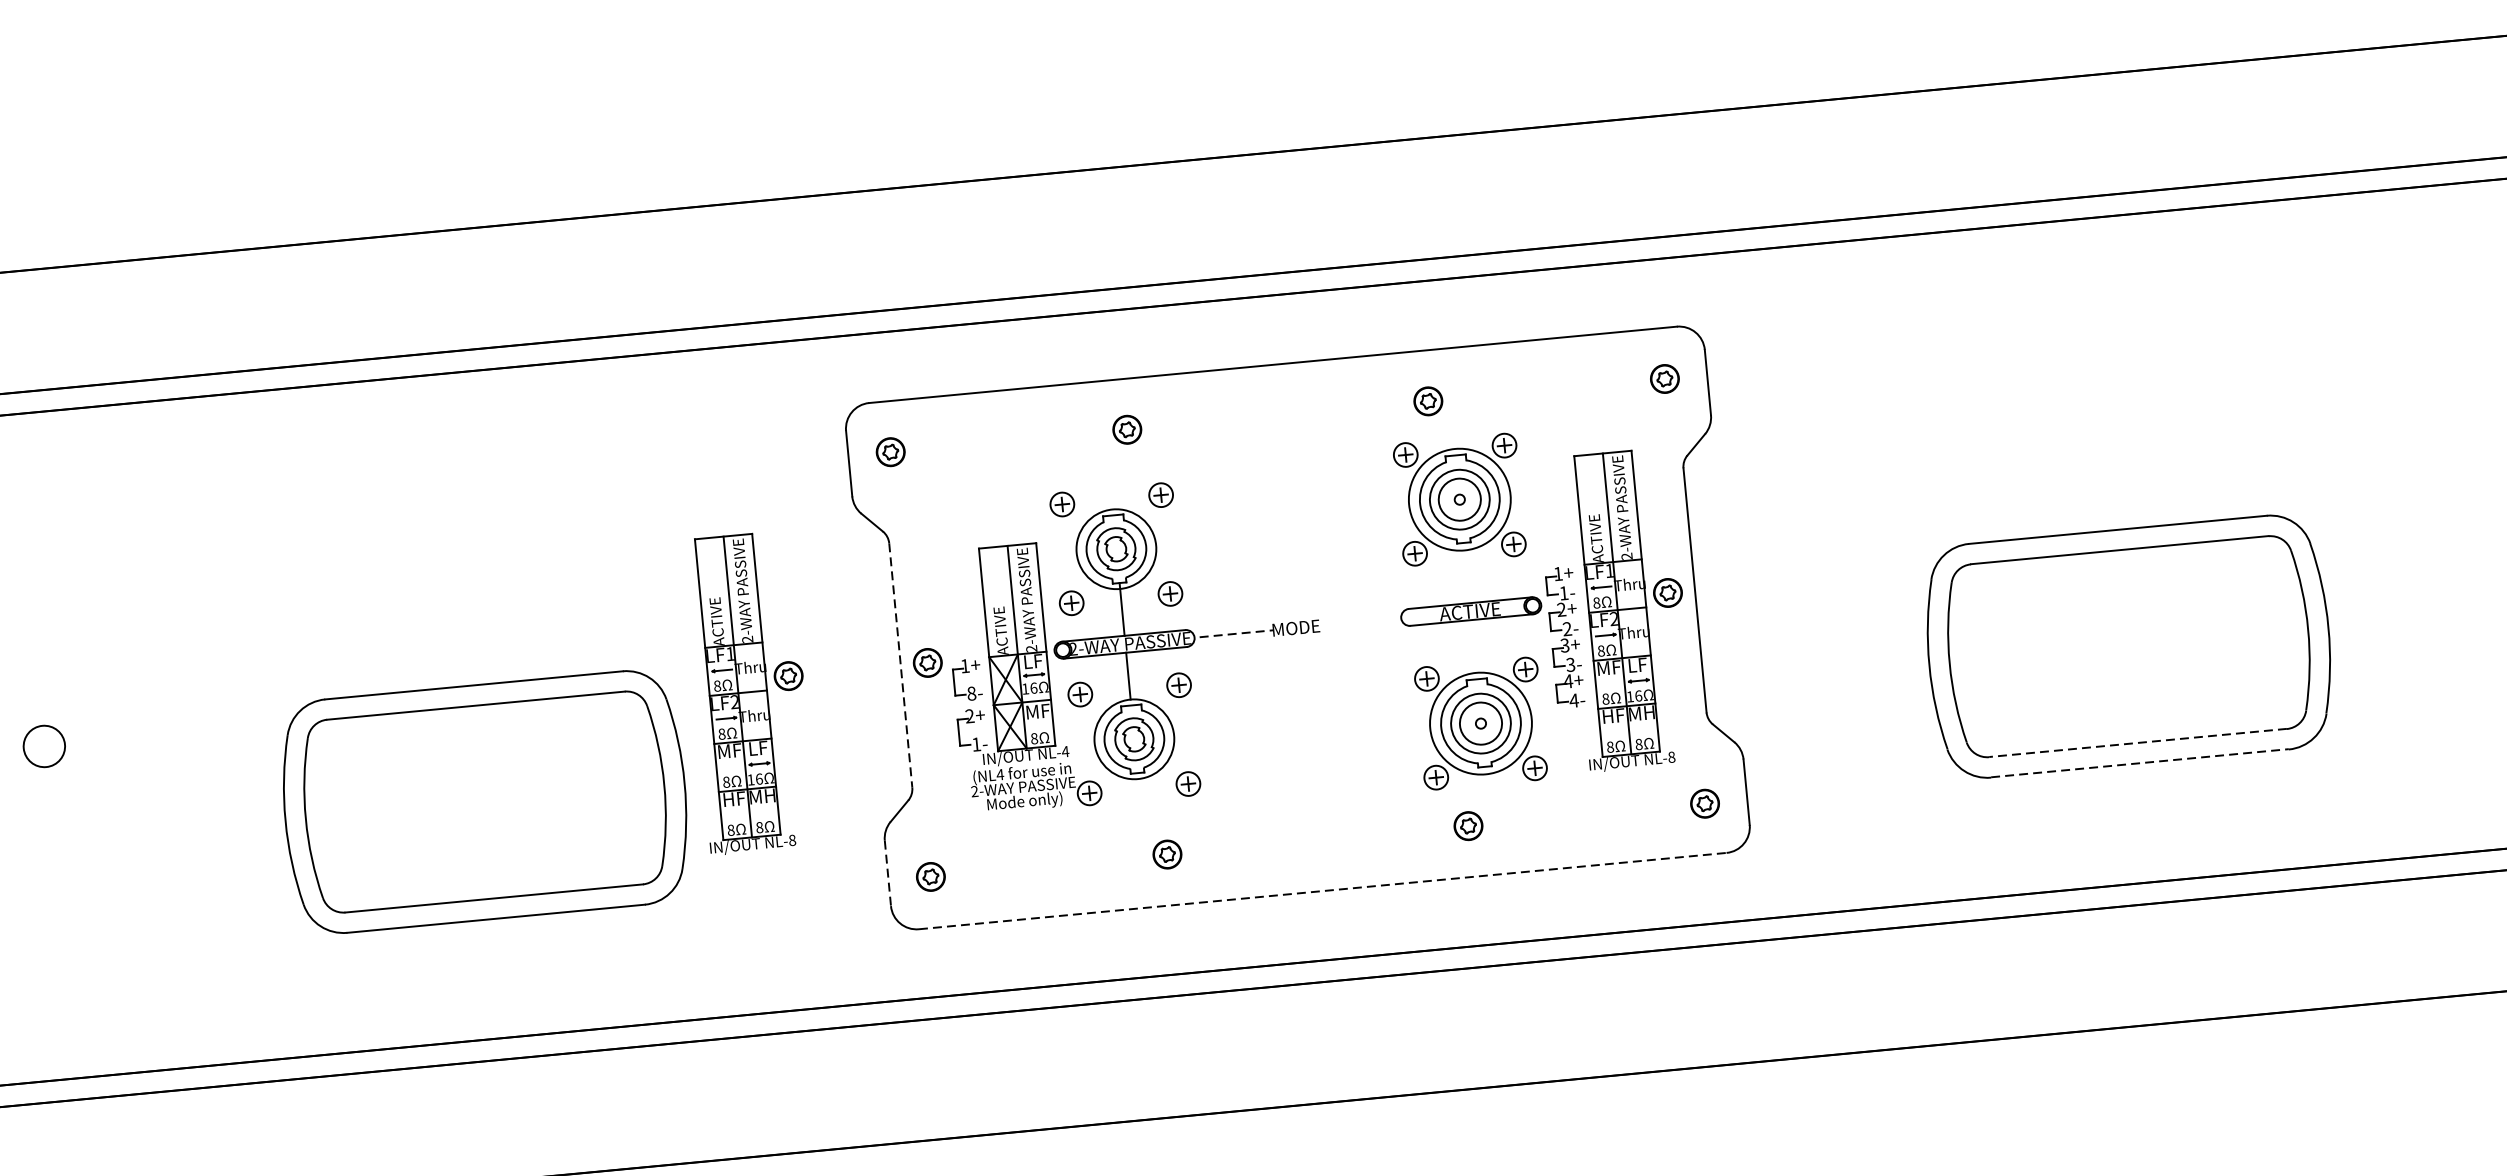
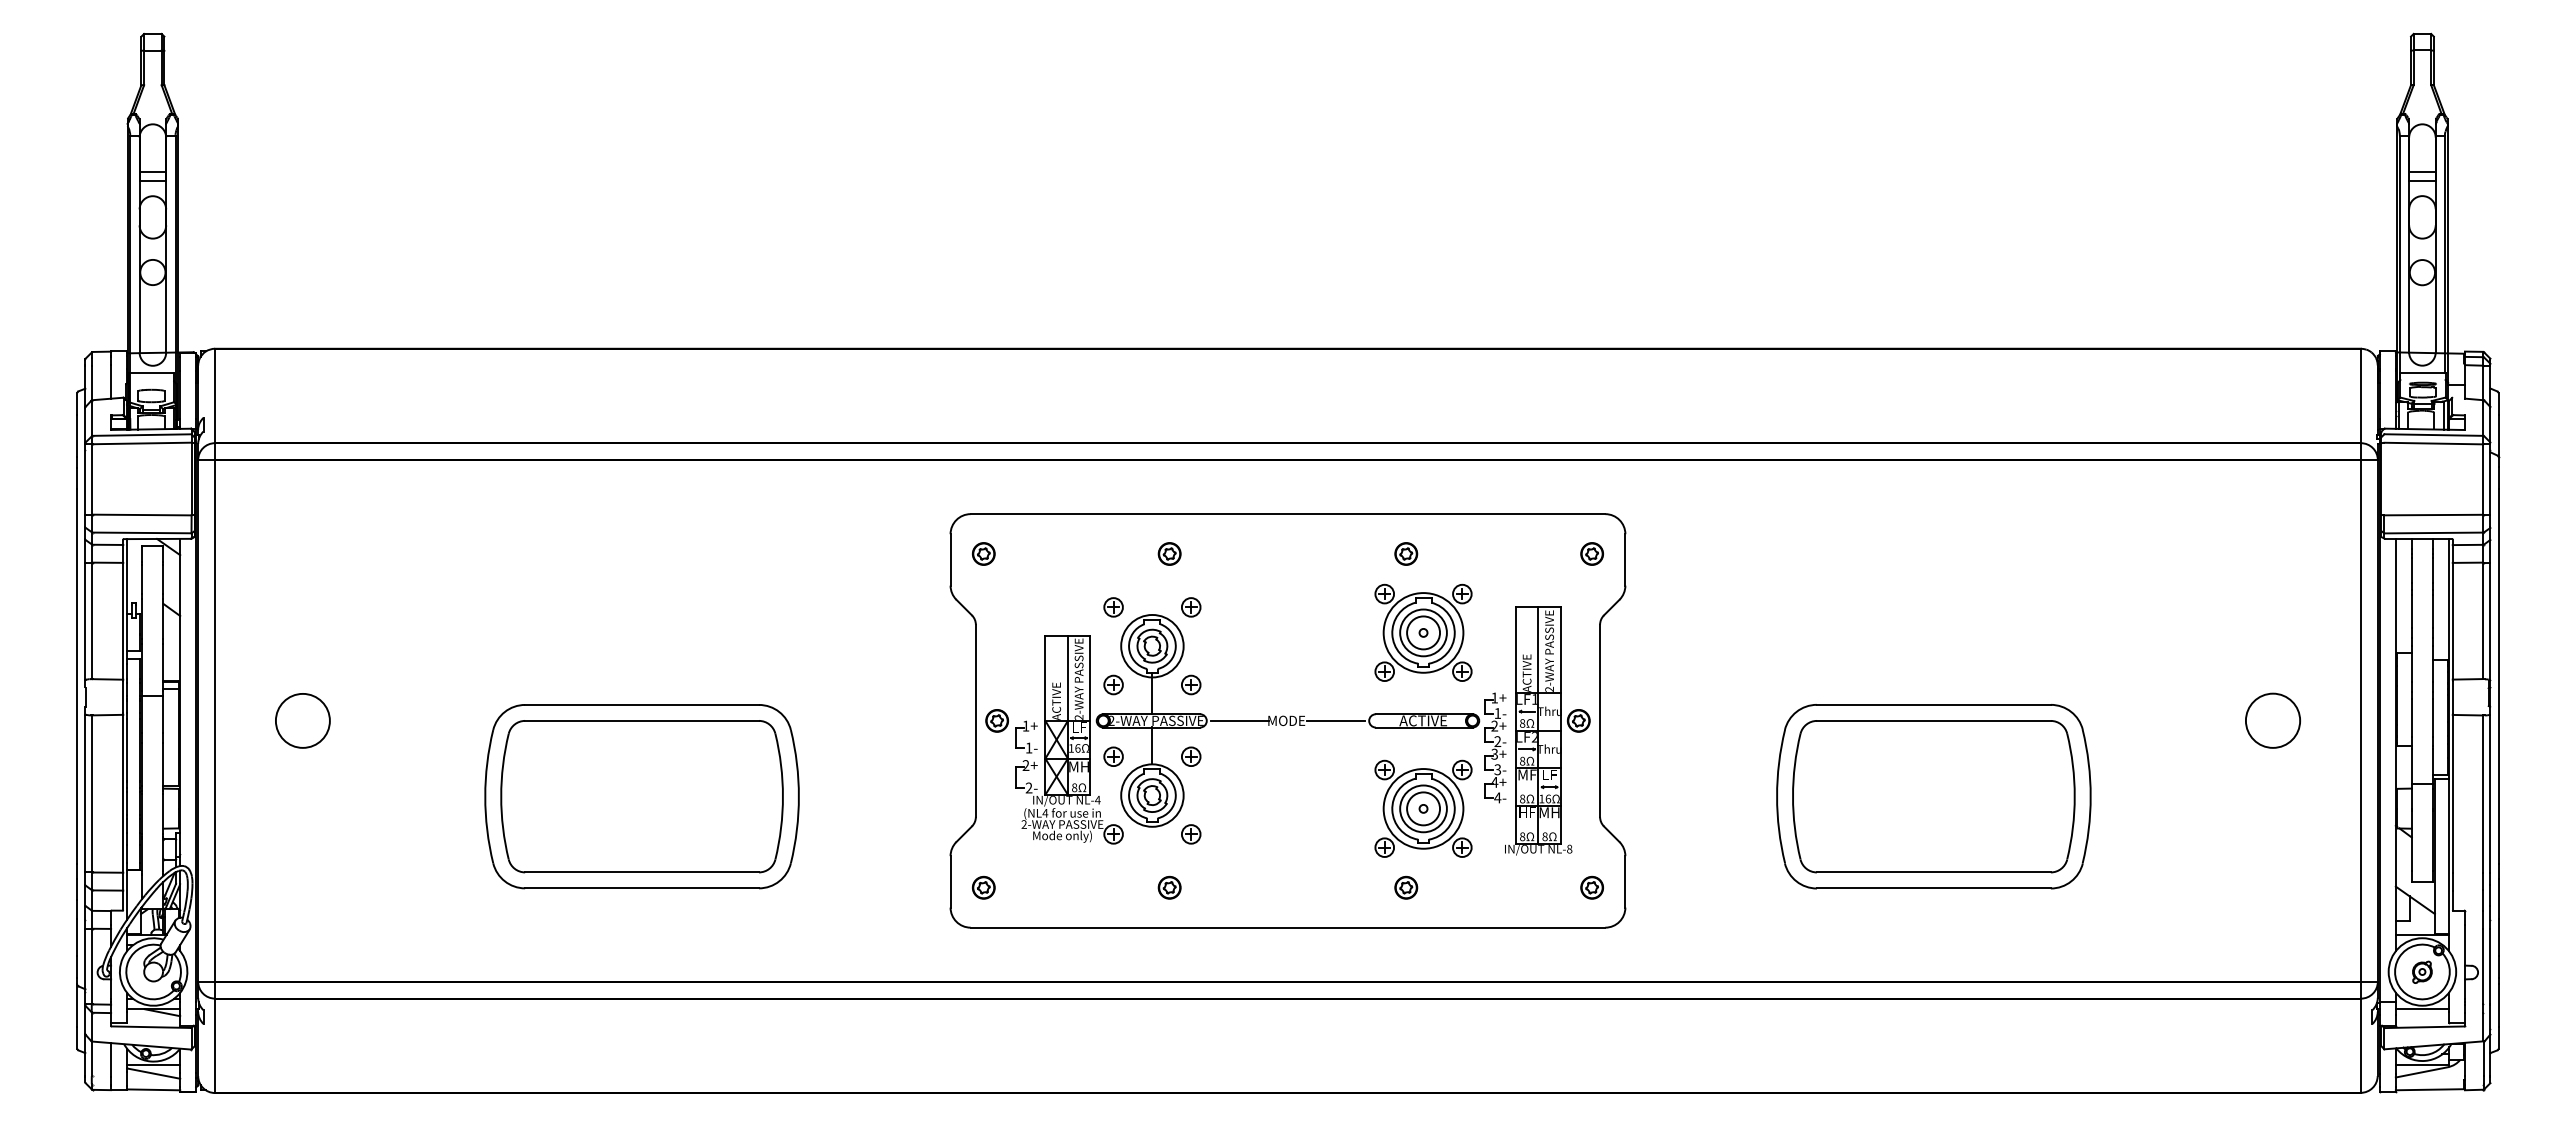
line: (1359, 621) -> (1336, 720), added
line: (1236, 633) -> (1239, 720), dashed -> solid
line: (900, 665) -> (975, 720), dashed -> solid
part: (749, 692) -> (856, 730), removed
text: (970, 693) -> (1028, 747), 8- -> 1-
text: (1036, 711) -> (1078, 766), MF -> MH
text: (975, 743) -> (1028, 787), 1- -> 2-
line: (2137, 743) -> (1933, 872), dashed -> solid
circle: (43, 746) -> (302, 720), size x1.67
line: (2139, 763) -> (1933, 888), dashed -> solid
line: (887, 872) -> (950, 881), dashed -> solid
line: (1323, 890) -> (1288, 927), dashed -> solid

